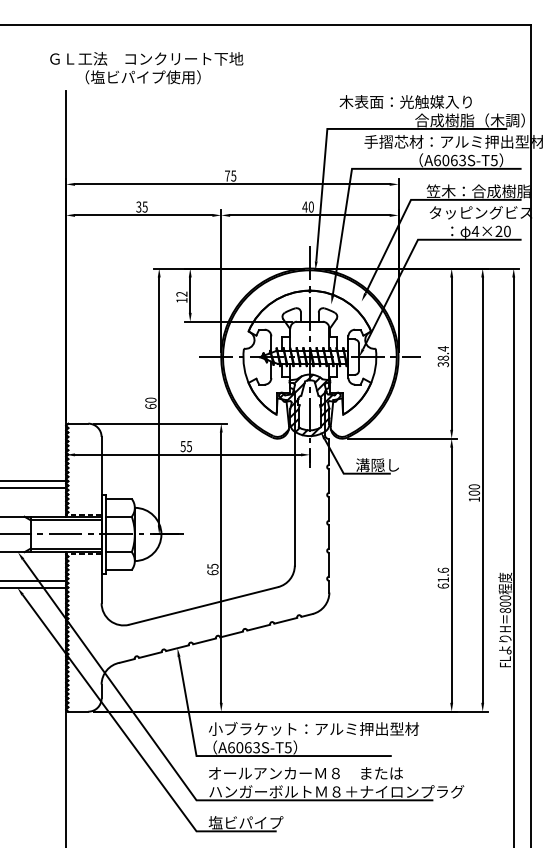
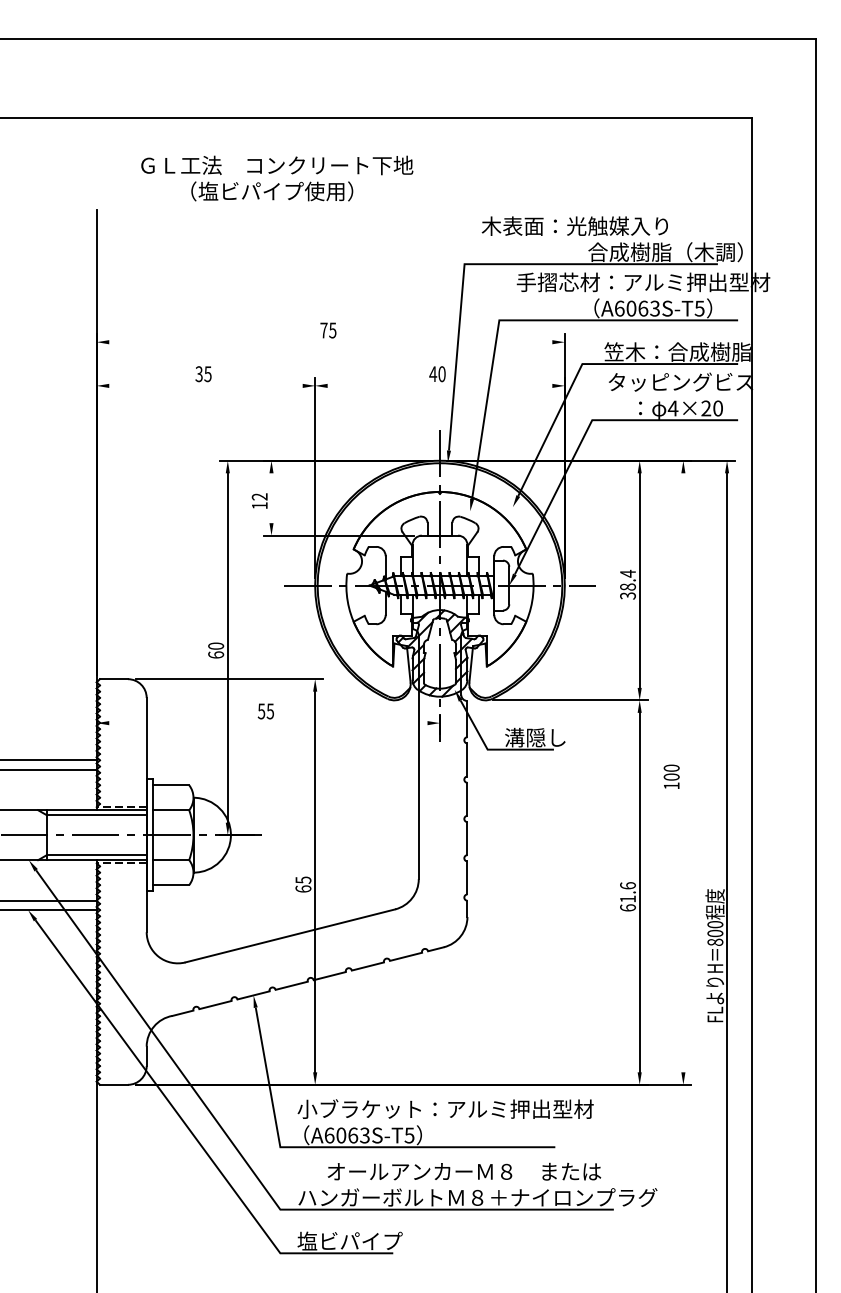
text: (146, 68) -> (277, 178), moved
line: (232, 184) -> (330, 342), removed
line: (143, 215) -> (205, 385), removed
line: (309, 215) -> (439, 385), removed
line: (190, 295) -> (271, 498), removed
line: (188, 455) -> (268, 723), removed
line: (482, 489) -> (683, 772), removed
text: (305, 773) -> (464, 1171), moved

